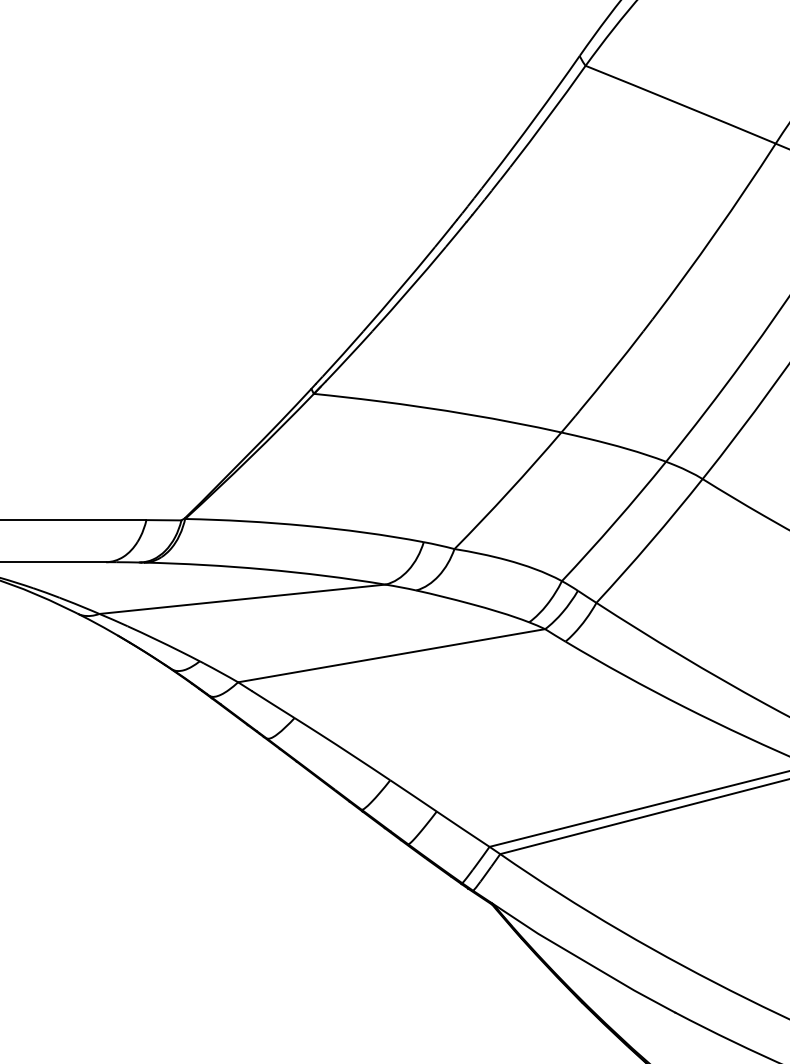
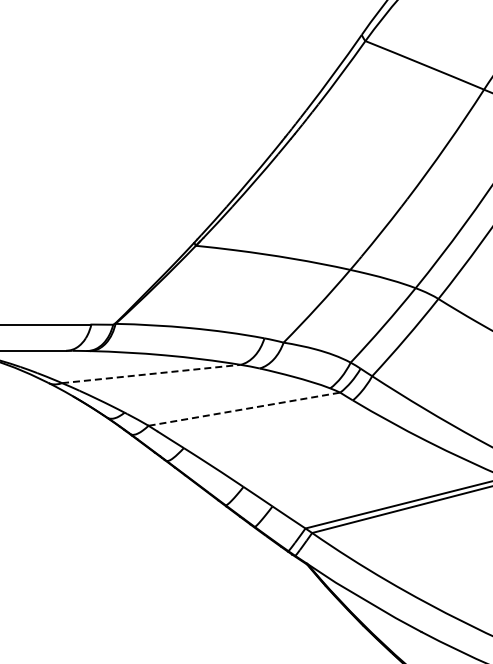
line: (242, 600) -> (151, 374), solid -> dashed
line: (391, 656) -> (244, 409), solid -> dashed

